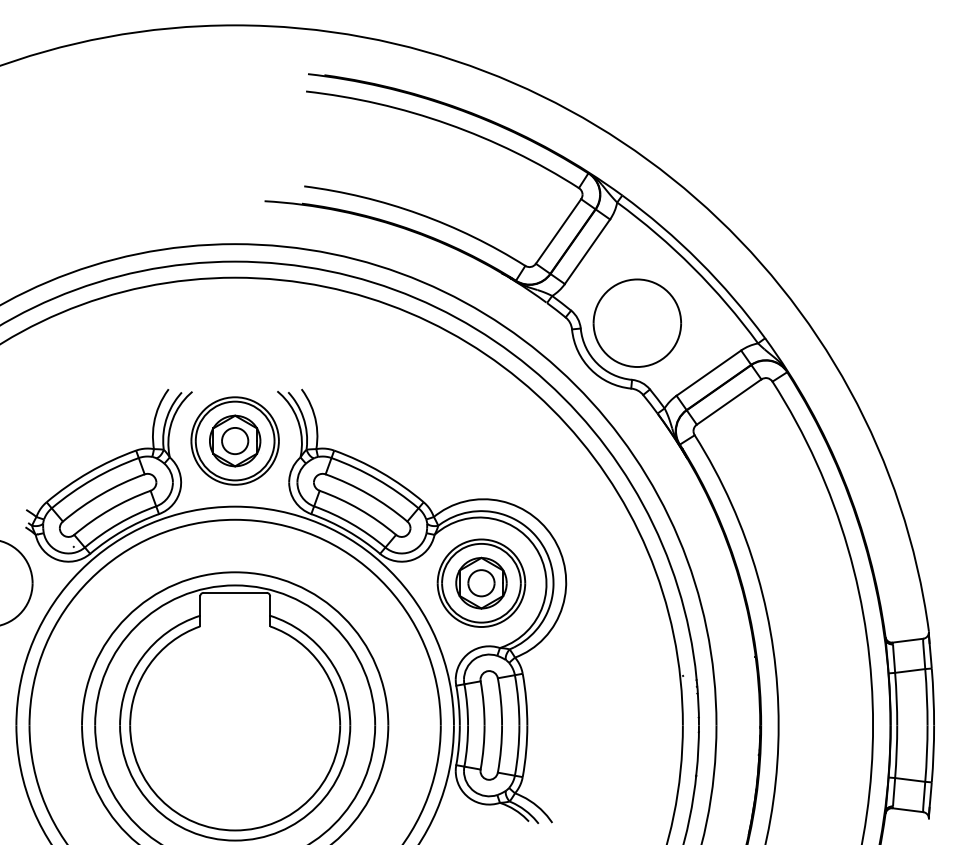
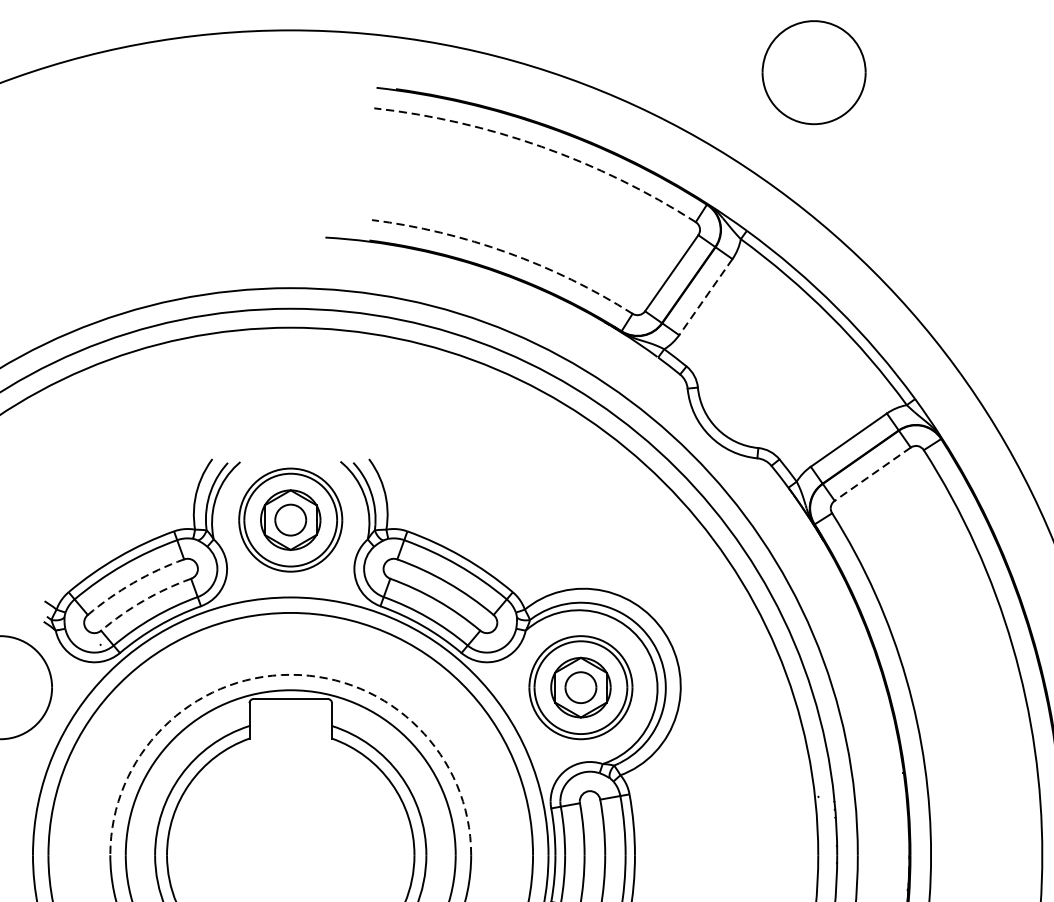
arc: (448, 124) -> (542, 147), solid -> dashed
arc: (419, 214) -> (507, 253), solid -> dashed
line: (587, 252) -> (705, 297), solid -> dashed
part: (636, 322) -> (813, 71), moved
line: (728, 402) -> (871, 474), solid -> dashed
arc: (101, 494) -> (133, 583), solid -> dashed
arc: (110, 509) -> (143, 600), solid -> dashed
arc: (235, 572) -> (291, 675), solid -> dashed

